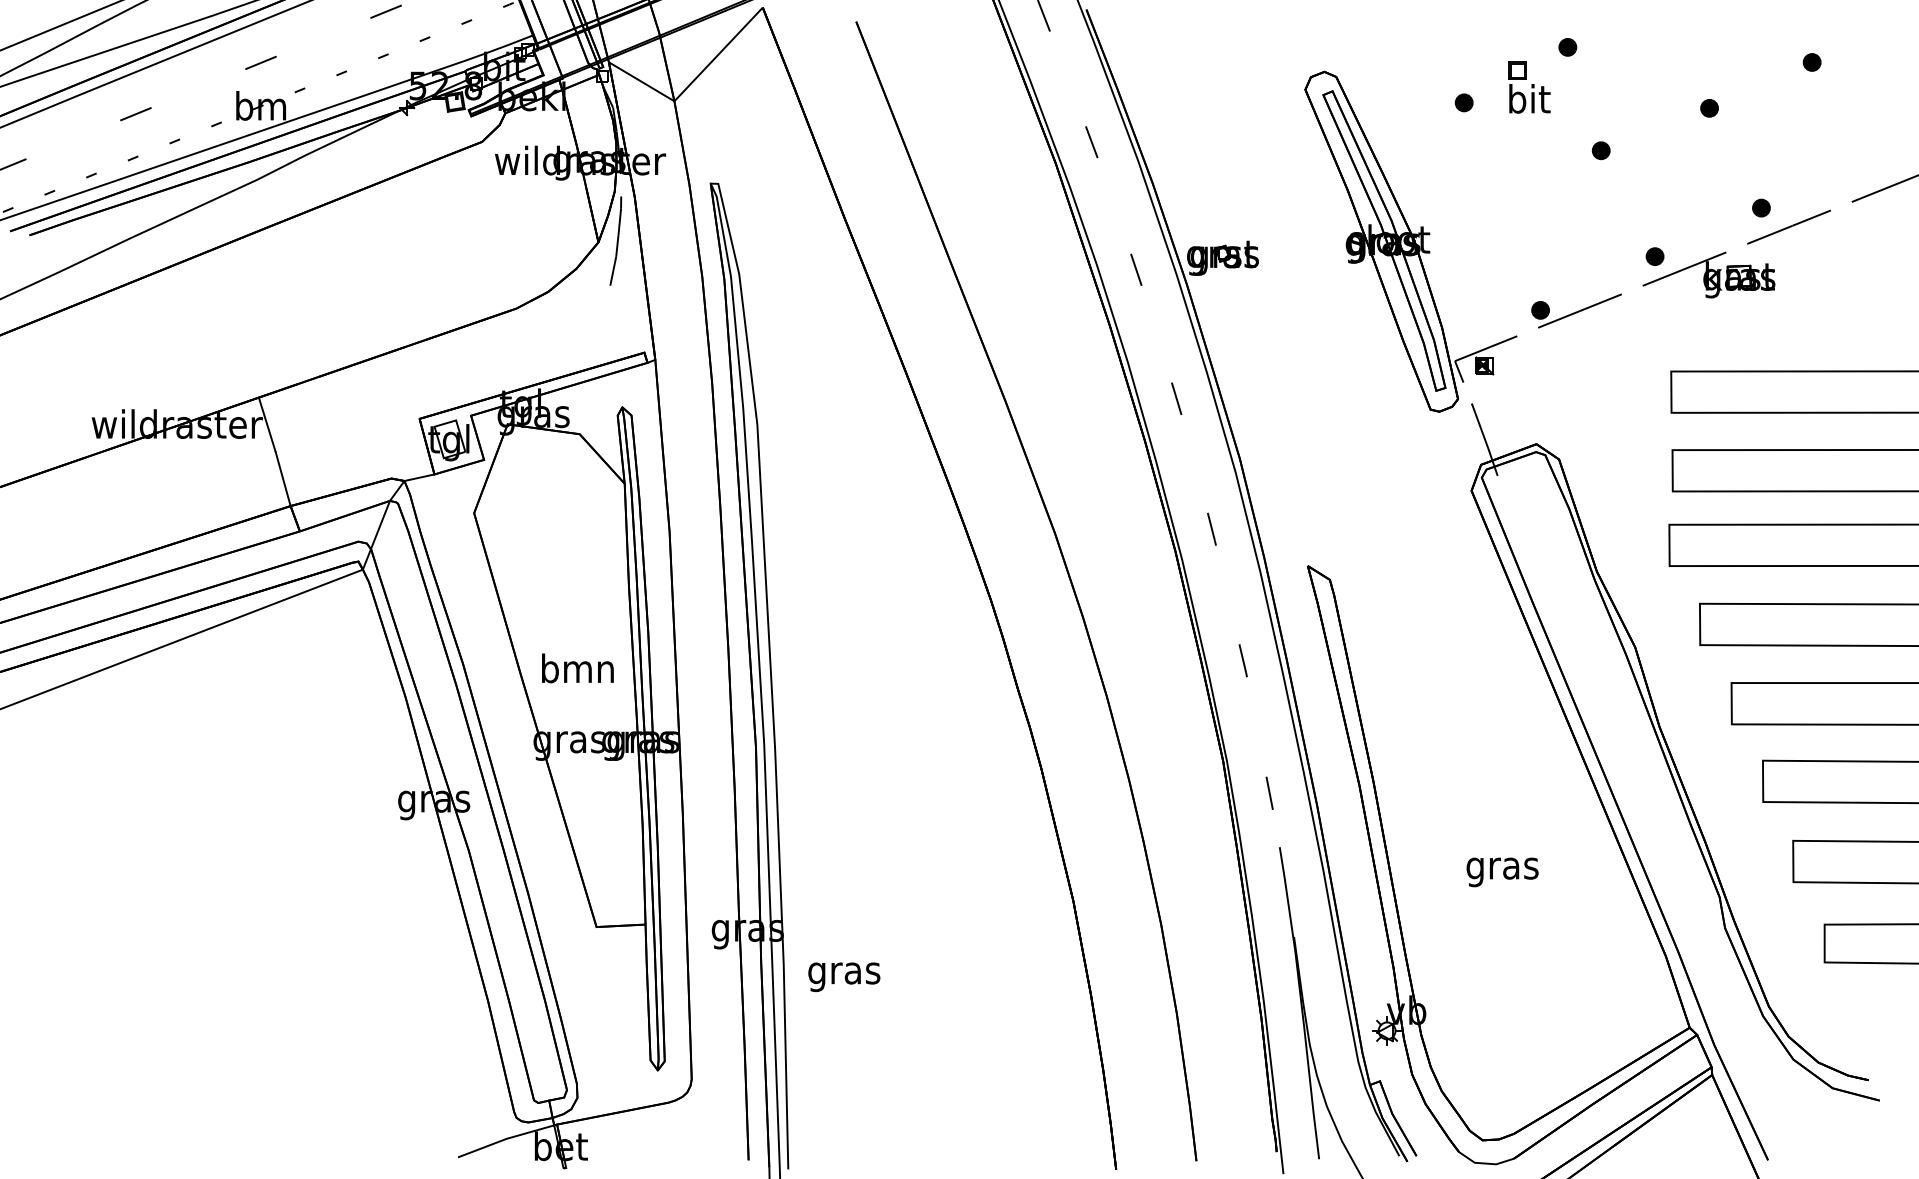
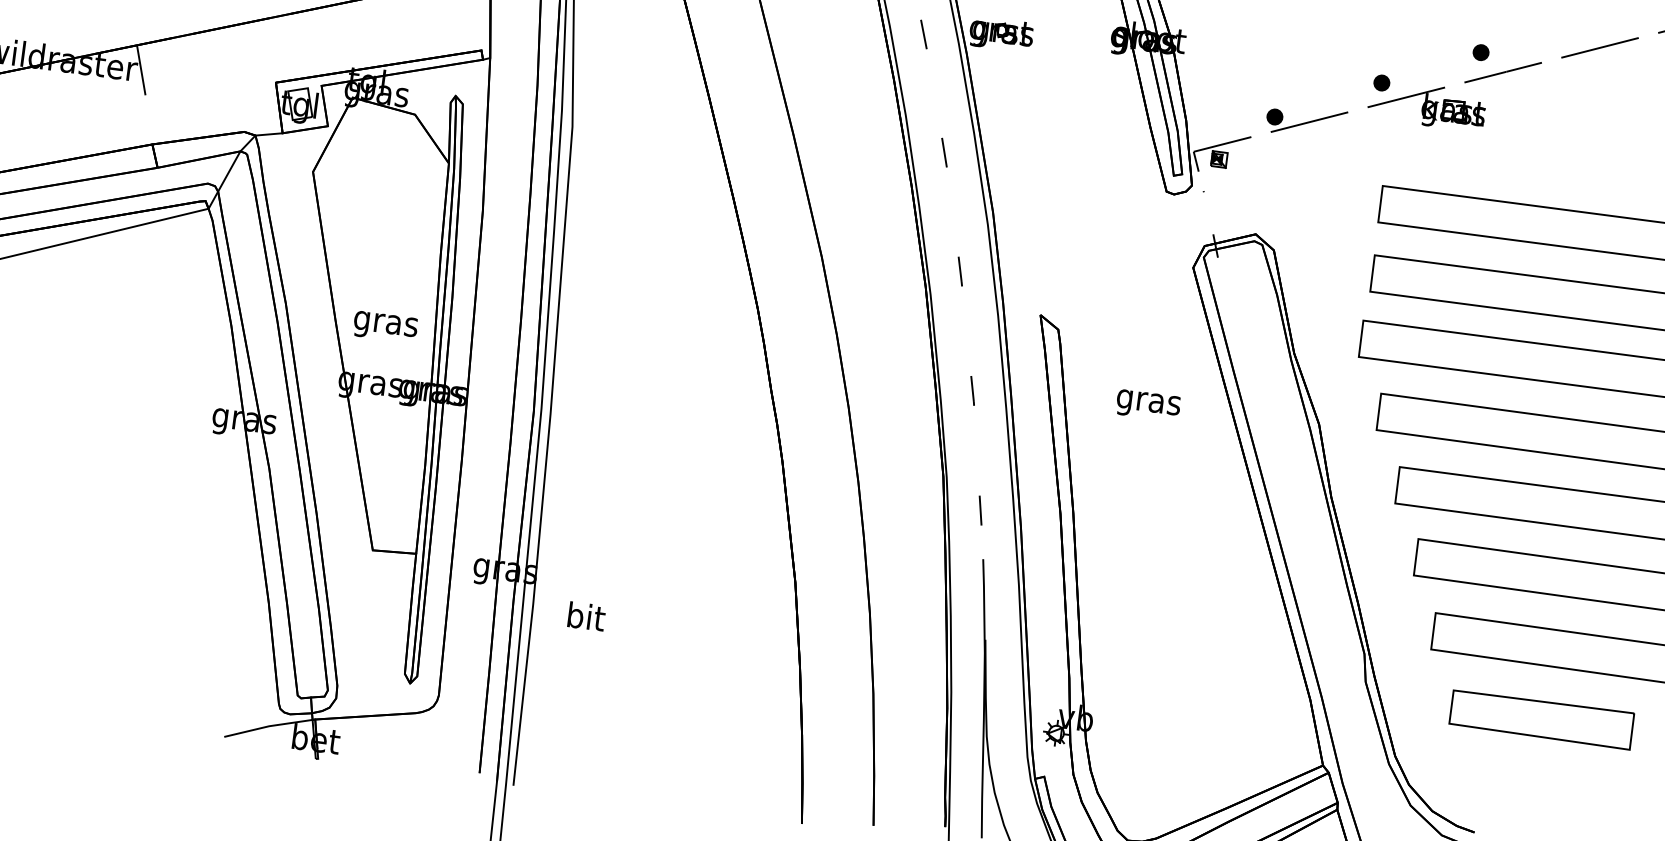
line: (1480, 427) -> (1208, 213), removed
line: (282, 479) -> (148, 120), removed
text: (577, 671) -> (385, 323), bmn -> gras
text: (1502, 872) -> (1148, 405), moved
text: (844, 973) -> (585, 619), gras -> bit

